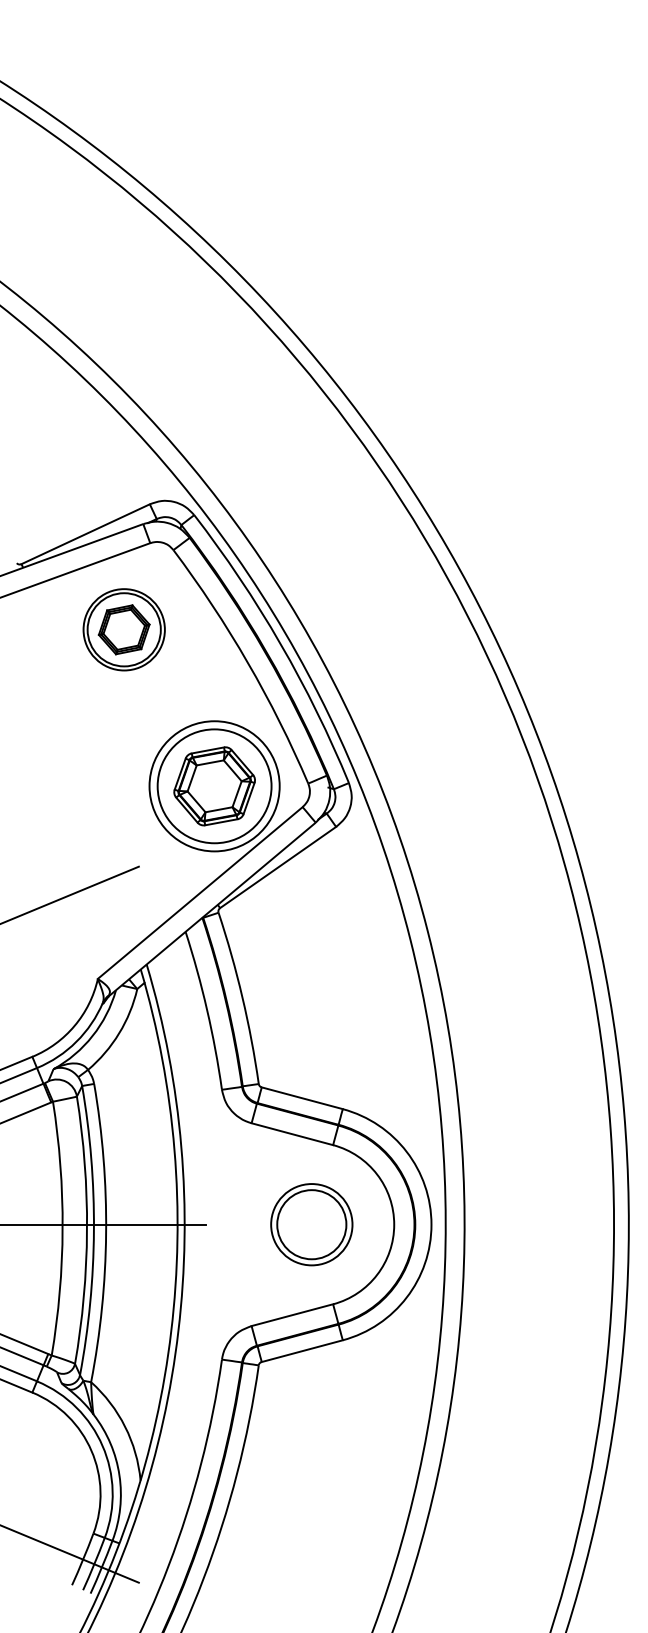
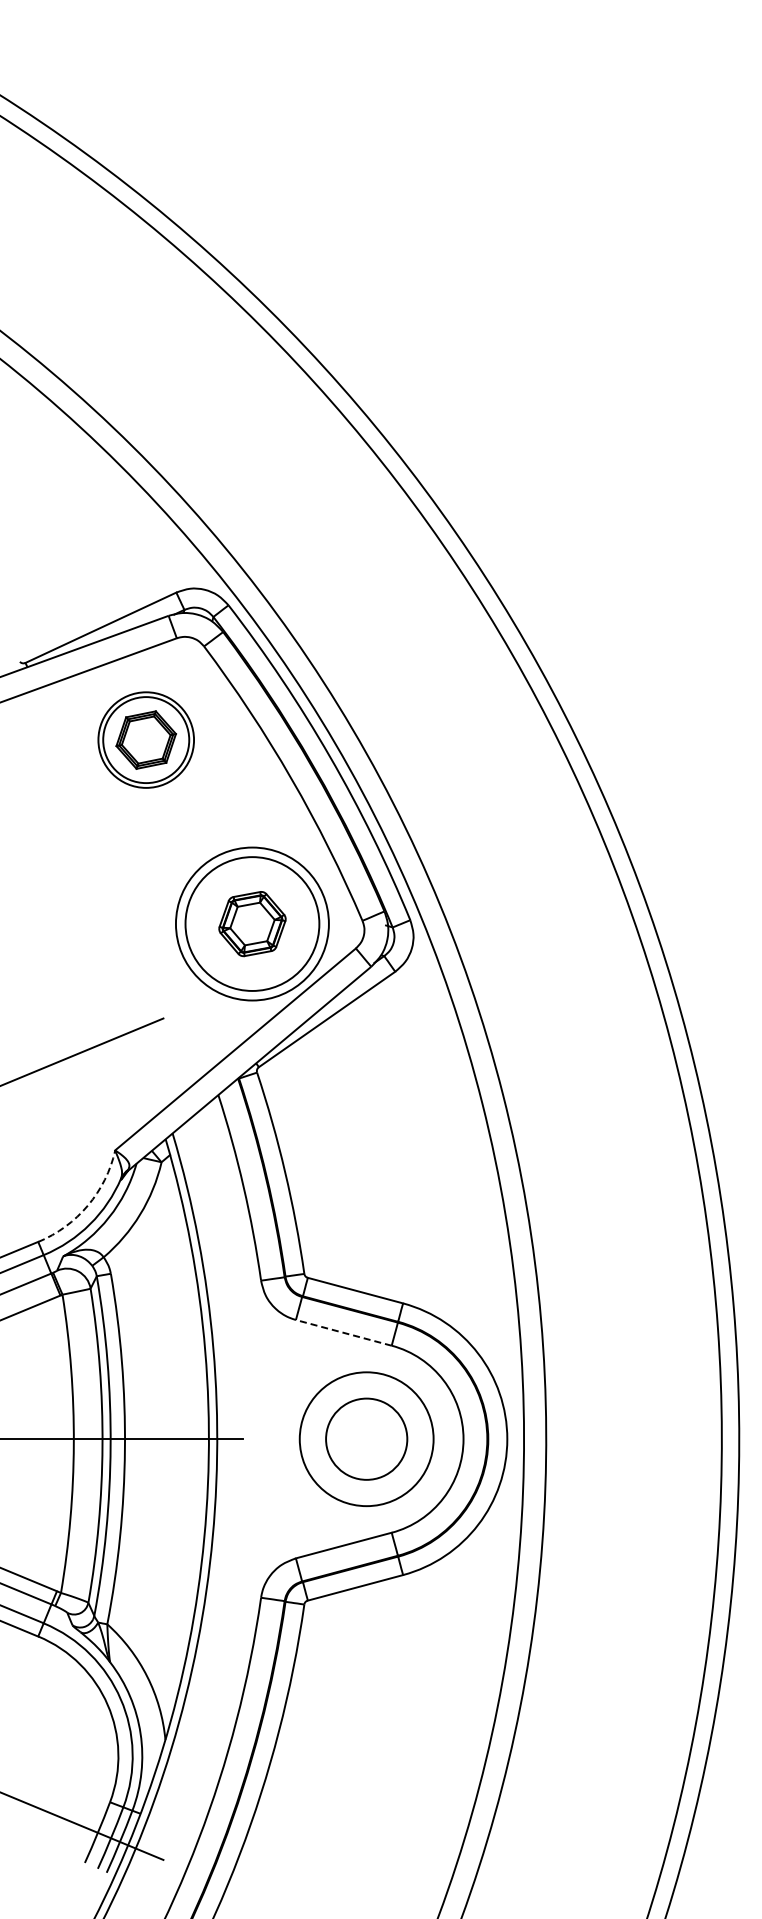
part: (214, 785) -> (252, 923), size x0.7
arc: (74, 1025) -> (87, 1205), solid -> dashed
line: (292, 1133) -> (343, 1332), solid -> dashed
circle: (311, 1224) -> (366, 1439), size x1.4

